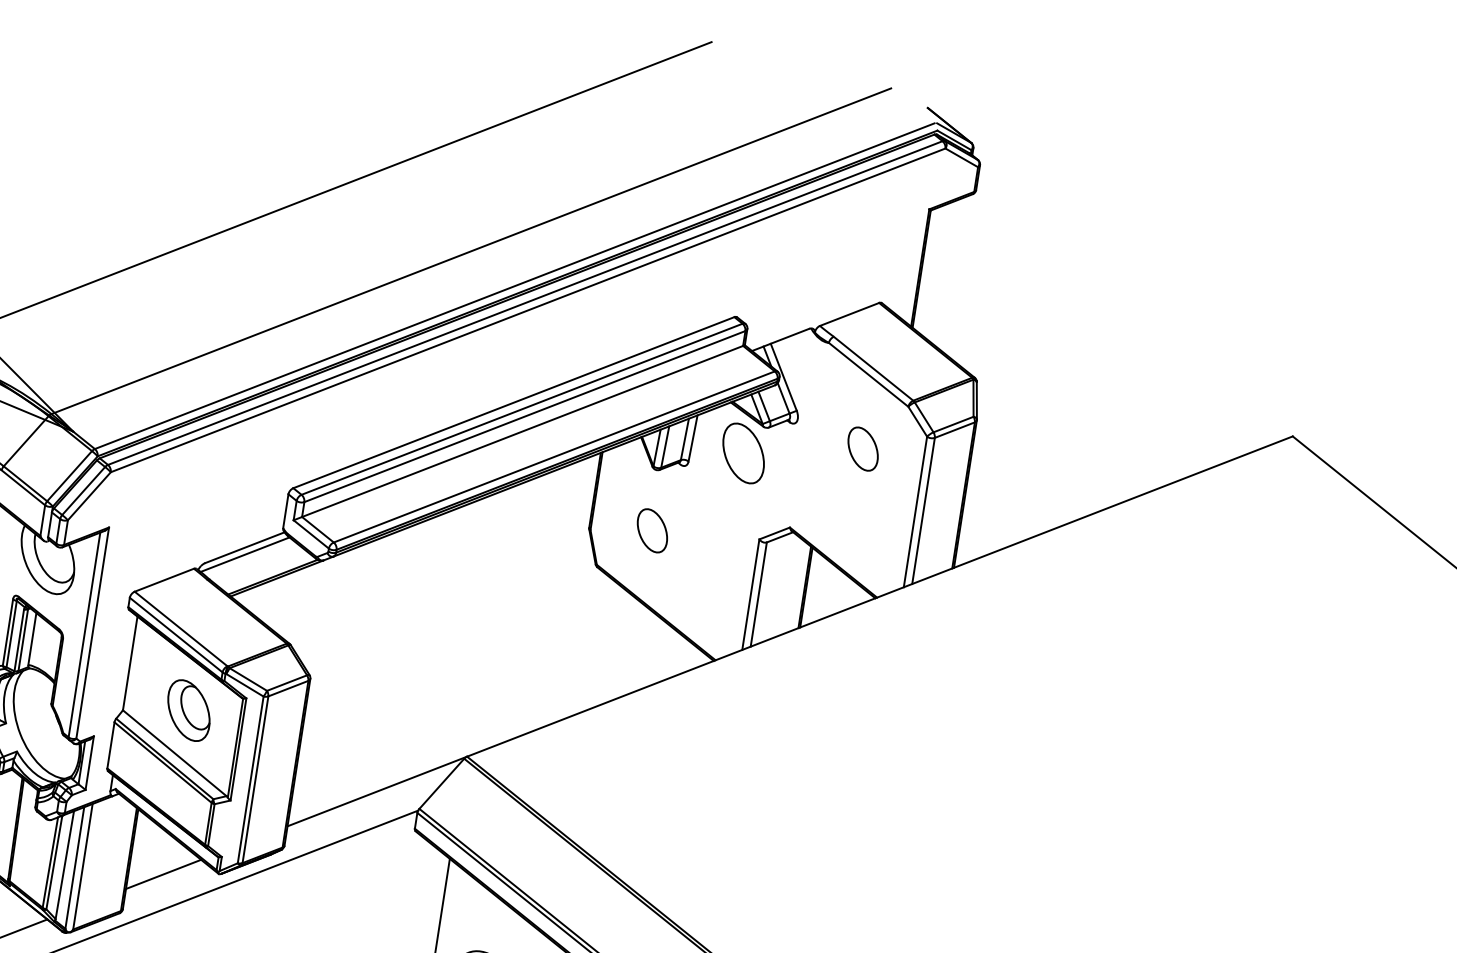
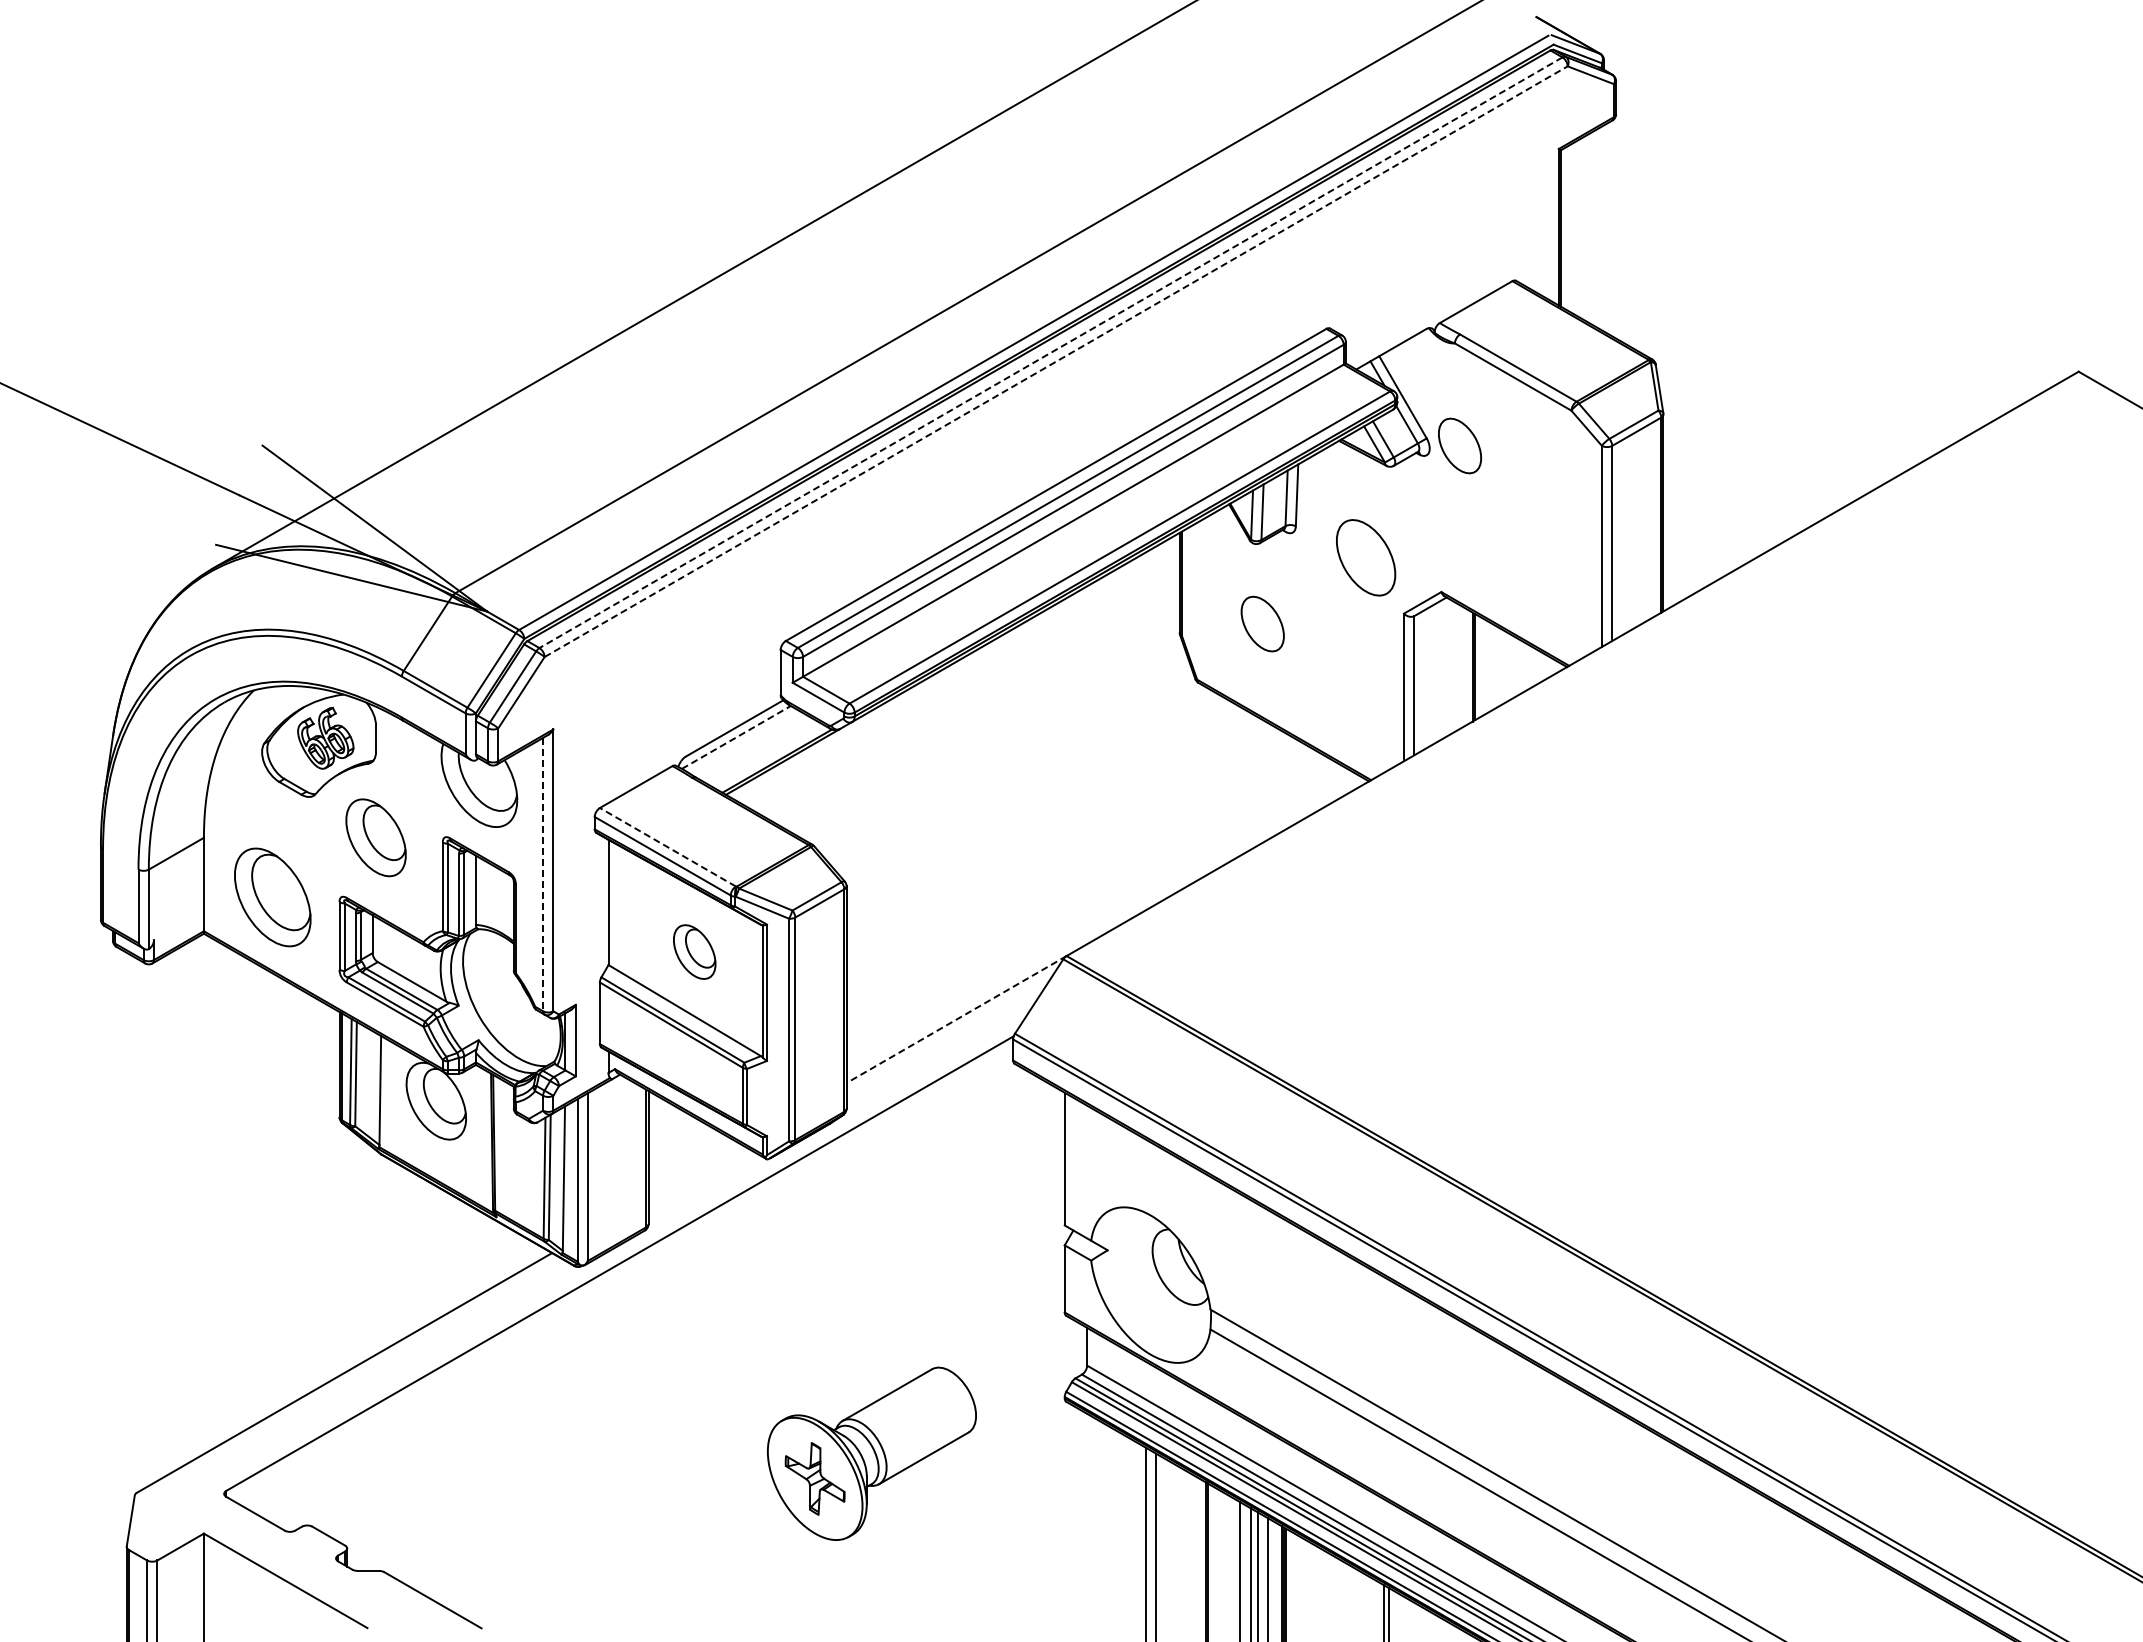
line: (525, 302) -> (1051, 352), solid -> dashed
line: (528, 310) -> (1056, 361), solid -> dashed
part: (862, 448) -> (1459, 445), moved
part: (744, 453) -> (1366, 557), moved
line: (245, 554) -> (736, 737), solid -> dashed
line: (180, 629) -> (667, 847), solid -> dashed
line: (84, 634) -> (543, 874), solid -> dashed
part: (188, 710) -> (694, 951), size x0.7
line: (377, 791) -> (956, 1019), solid -> dashed
line: (163, 874) -> (694, 1170), removed

